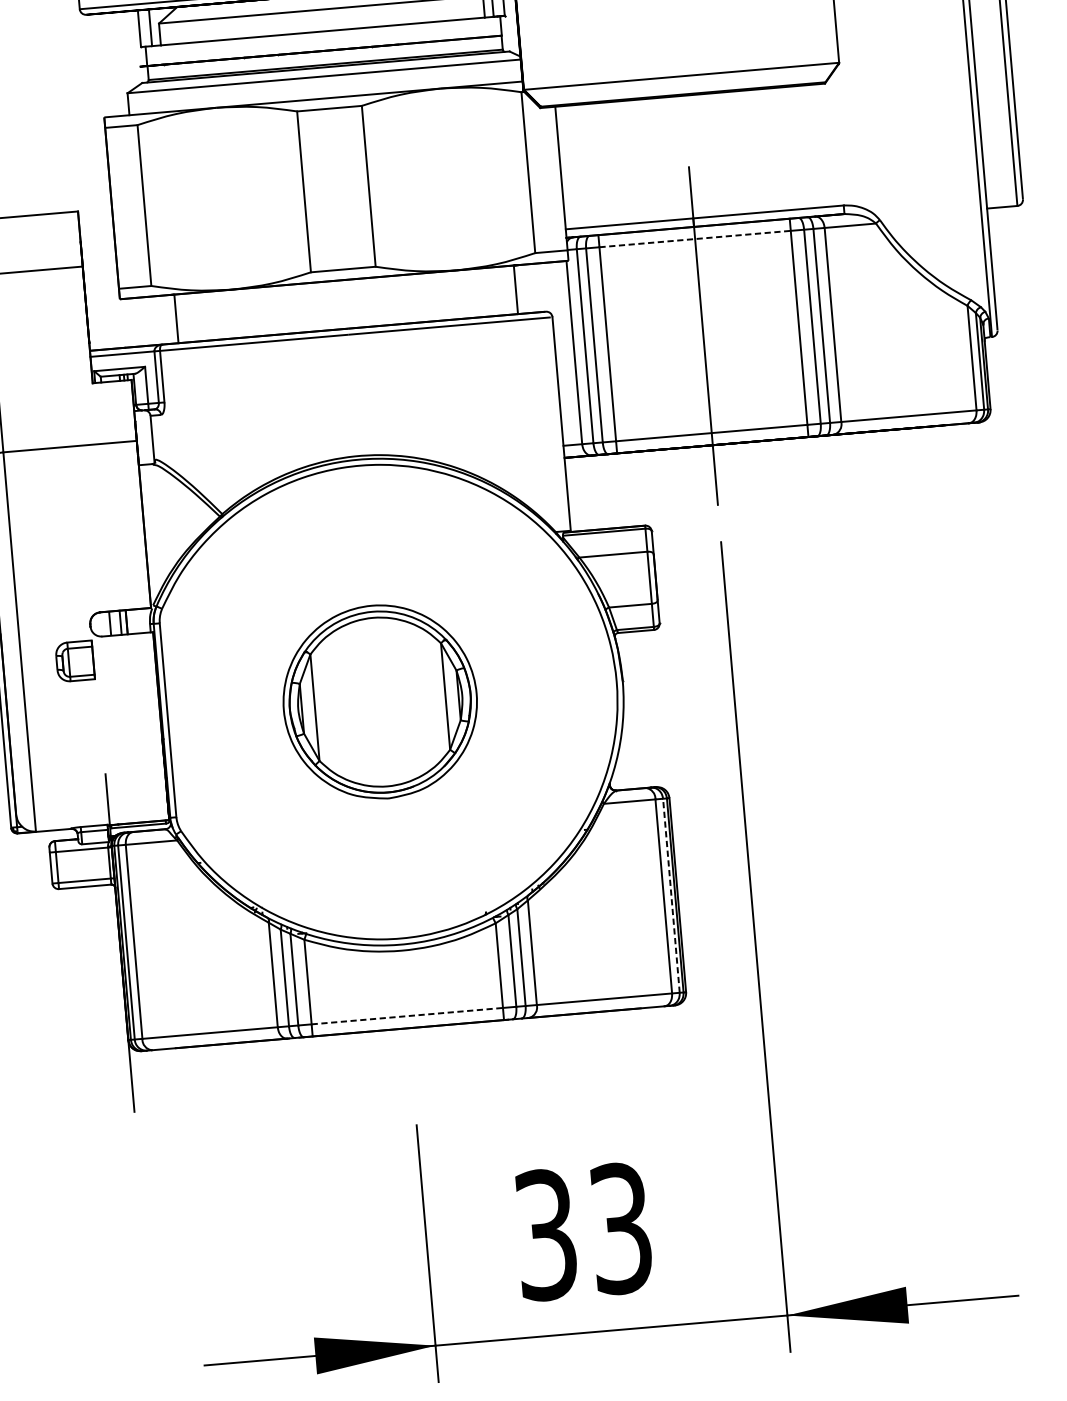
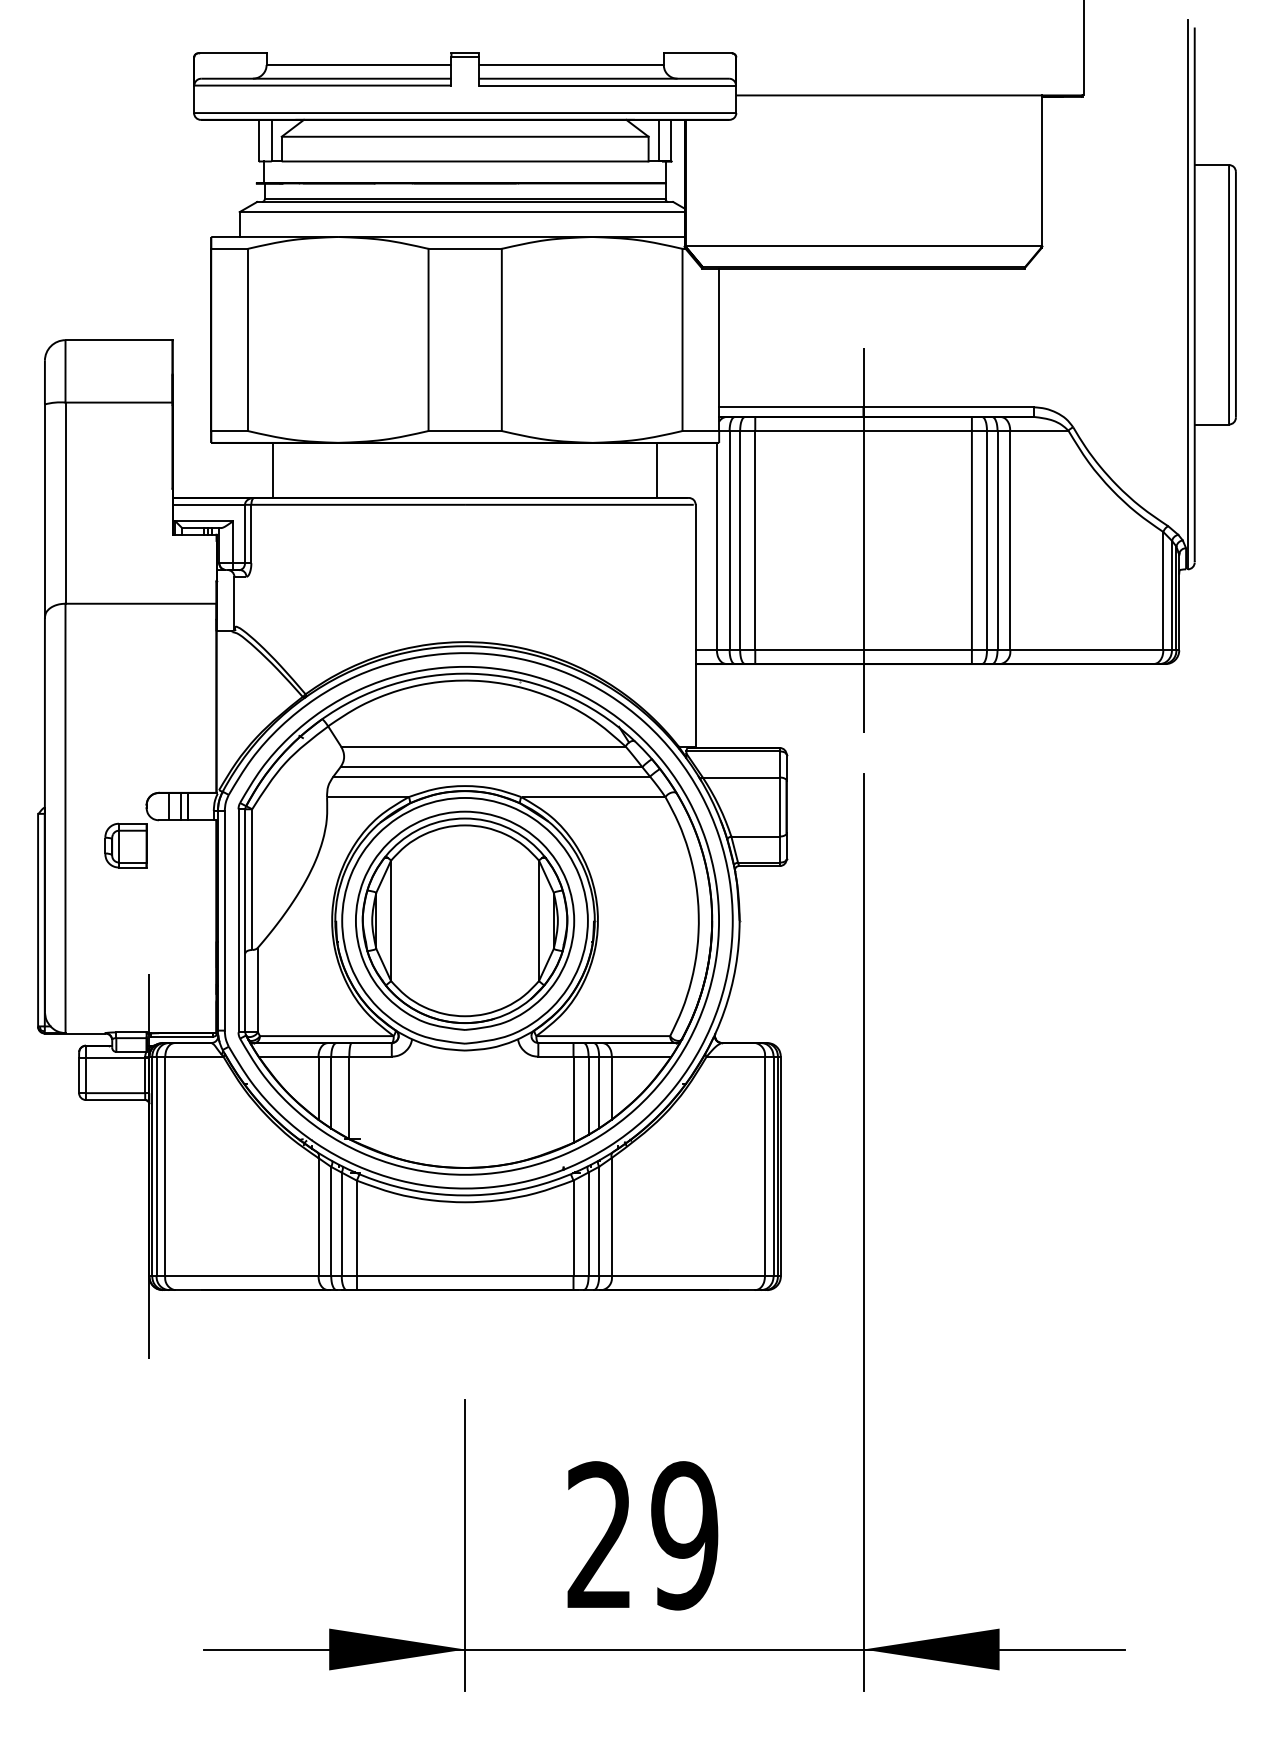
line: (695, 238) -> (864, 430), dashed -> solid
part: (392, 700) -> (478, 920), added
line: (671, 895) -> (773, 1166), dashed -> solid
line: (407, 1016) -> (465, 1276), dashed -> solid
text: (583, 1231) -> (642, 1535), 33 -> 29

